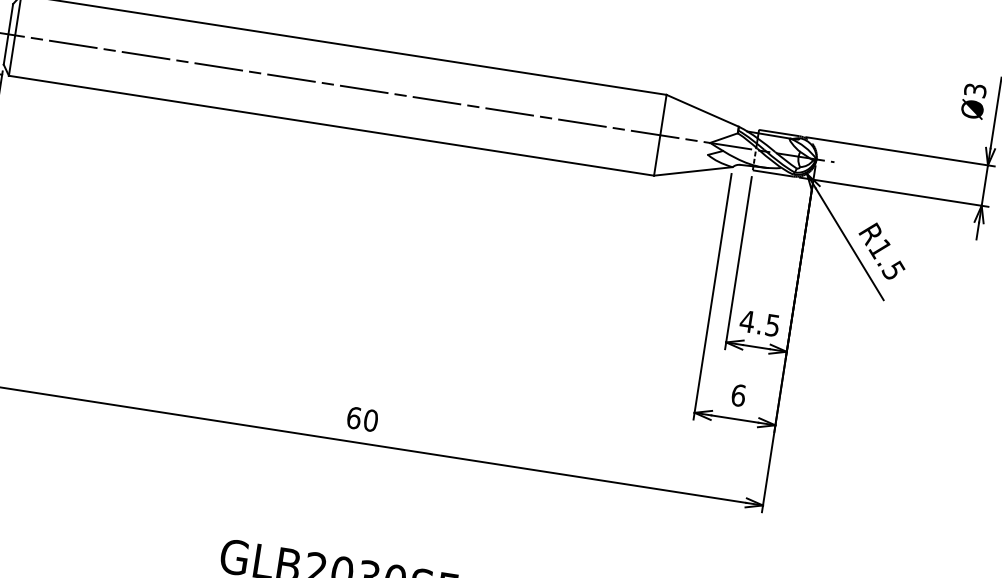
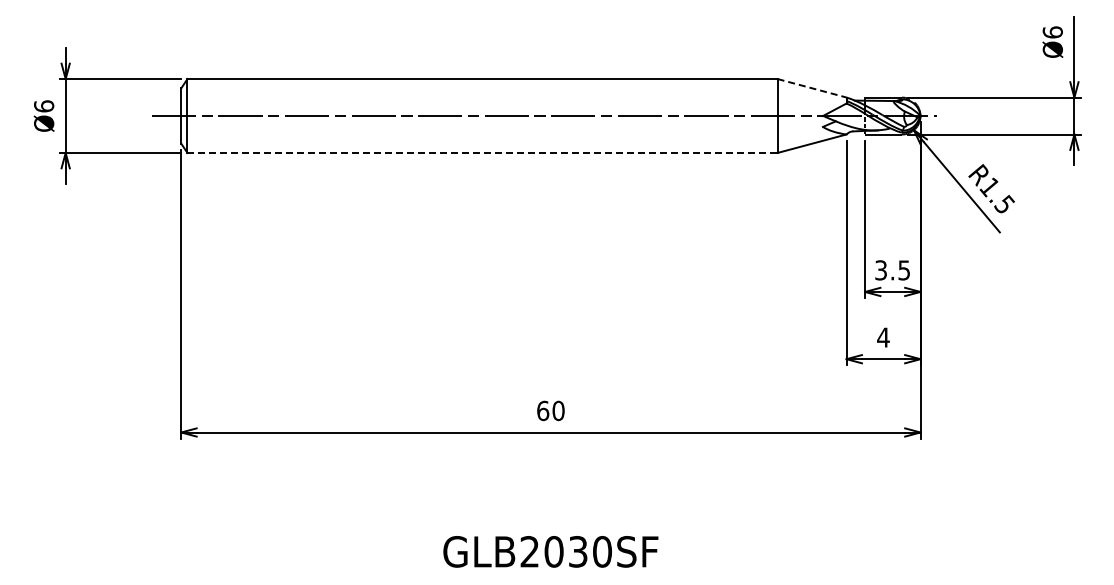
text: (975, 90) -> (1052, 32), Ø3 -> Ø6
line: (703, 111) -> (812, 88), solid -> dashed
line: (332, 125) -> (483, 152), solid -> dashed
text: (746, 321) -> (880, 270), 4.5 -> 3.5
text: (738, 395) -> (883, 337), 6 -> 4

